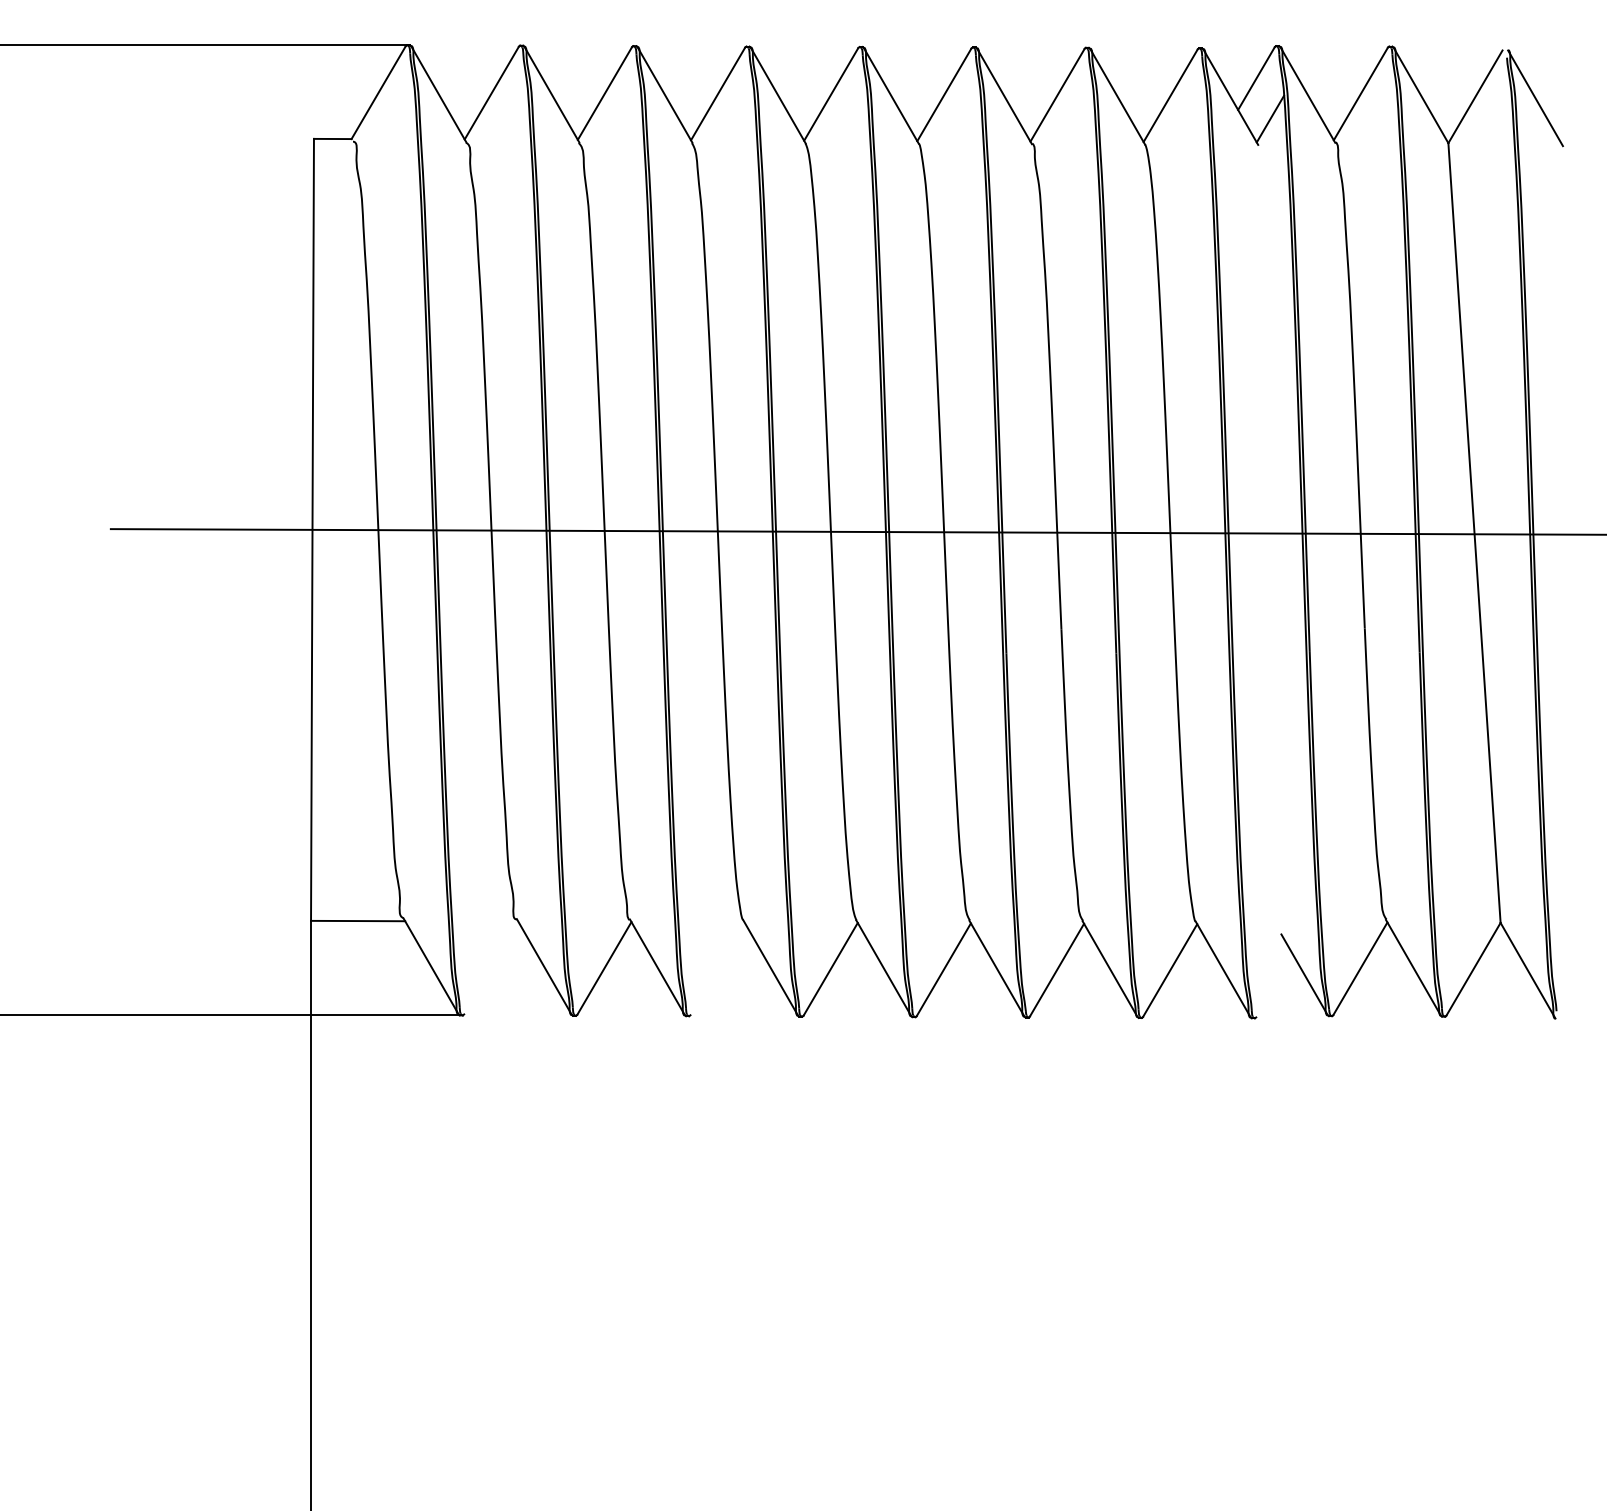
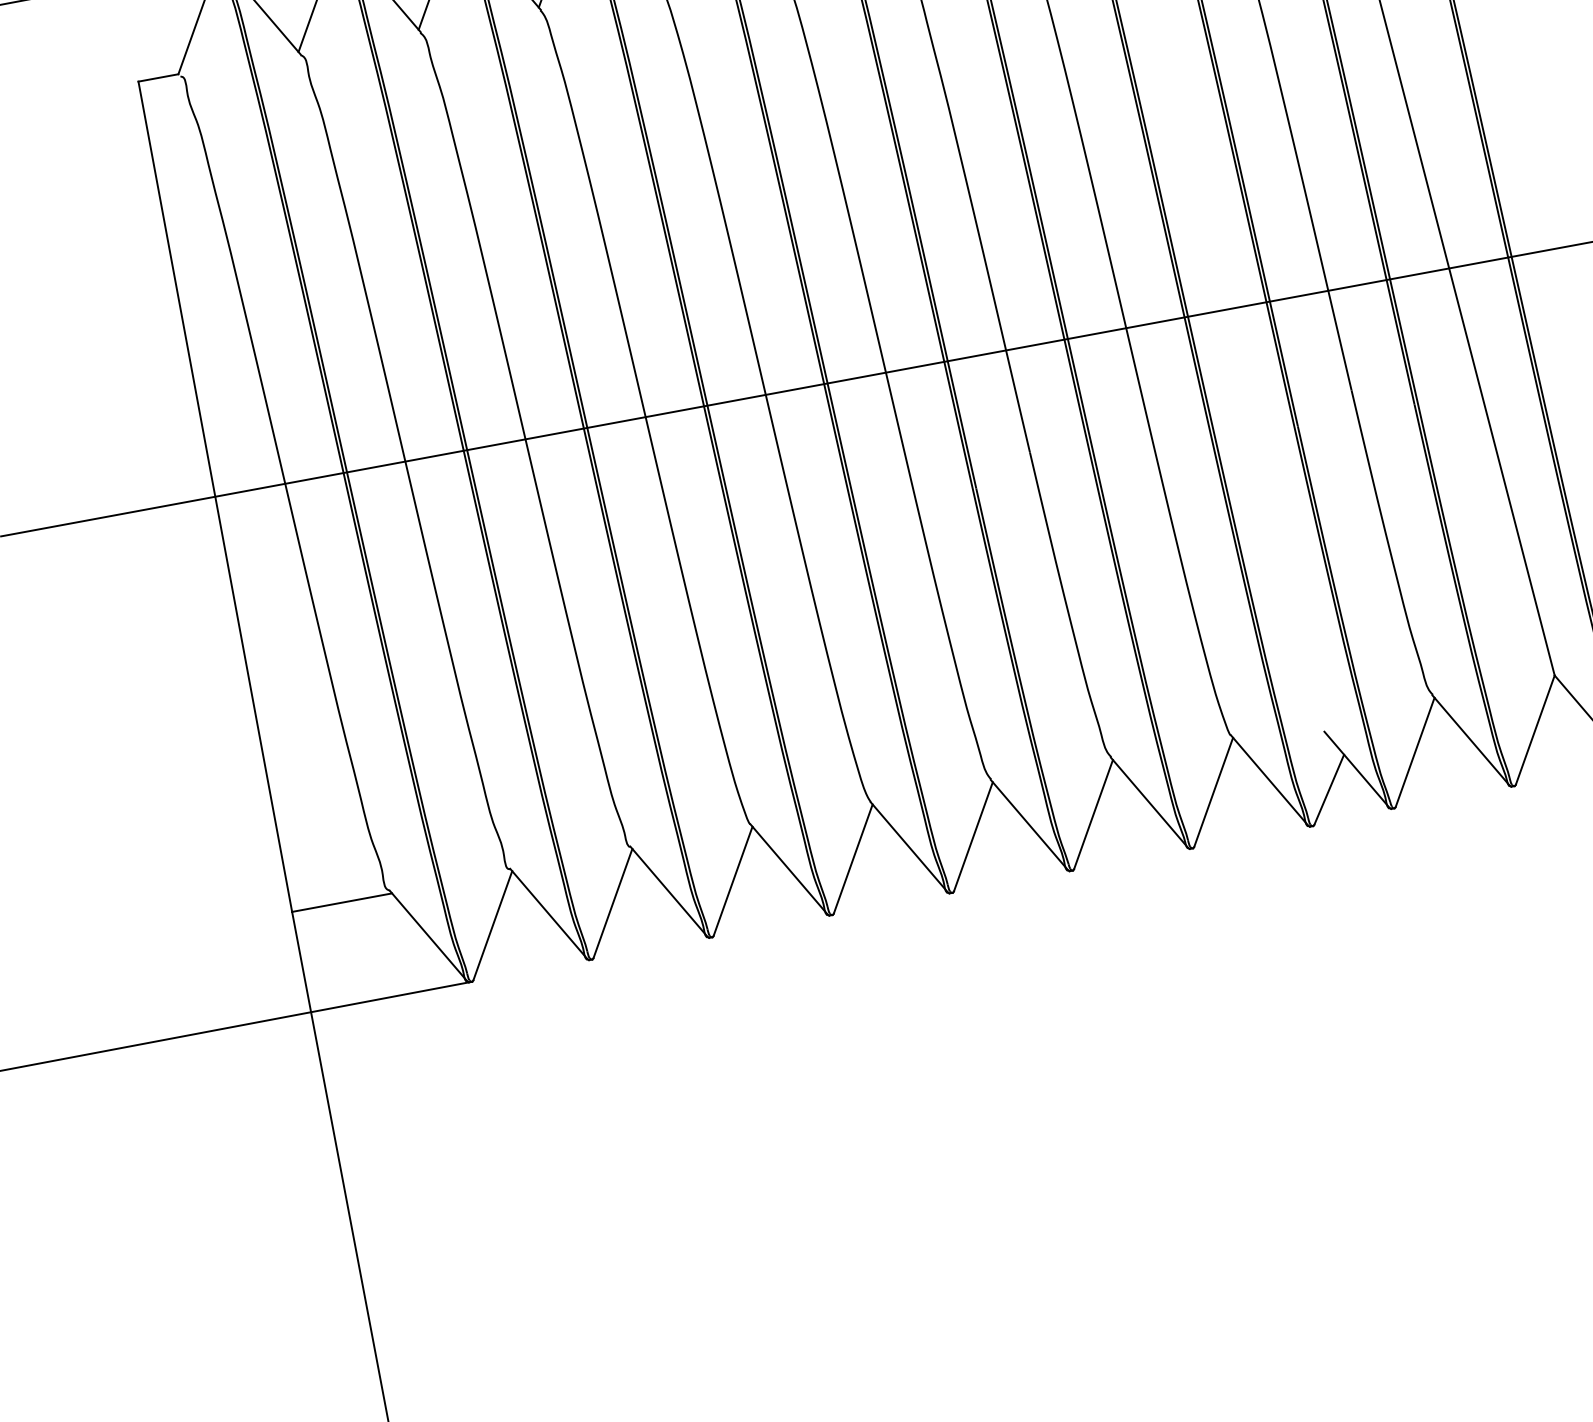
line: (491, 967) -> (492, 925), added
line: (717, 968) -> (732, 880), added
line: (1275, 987) -> (1328, 789), added

